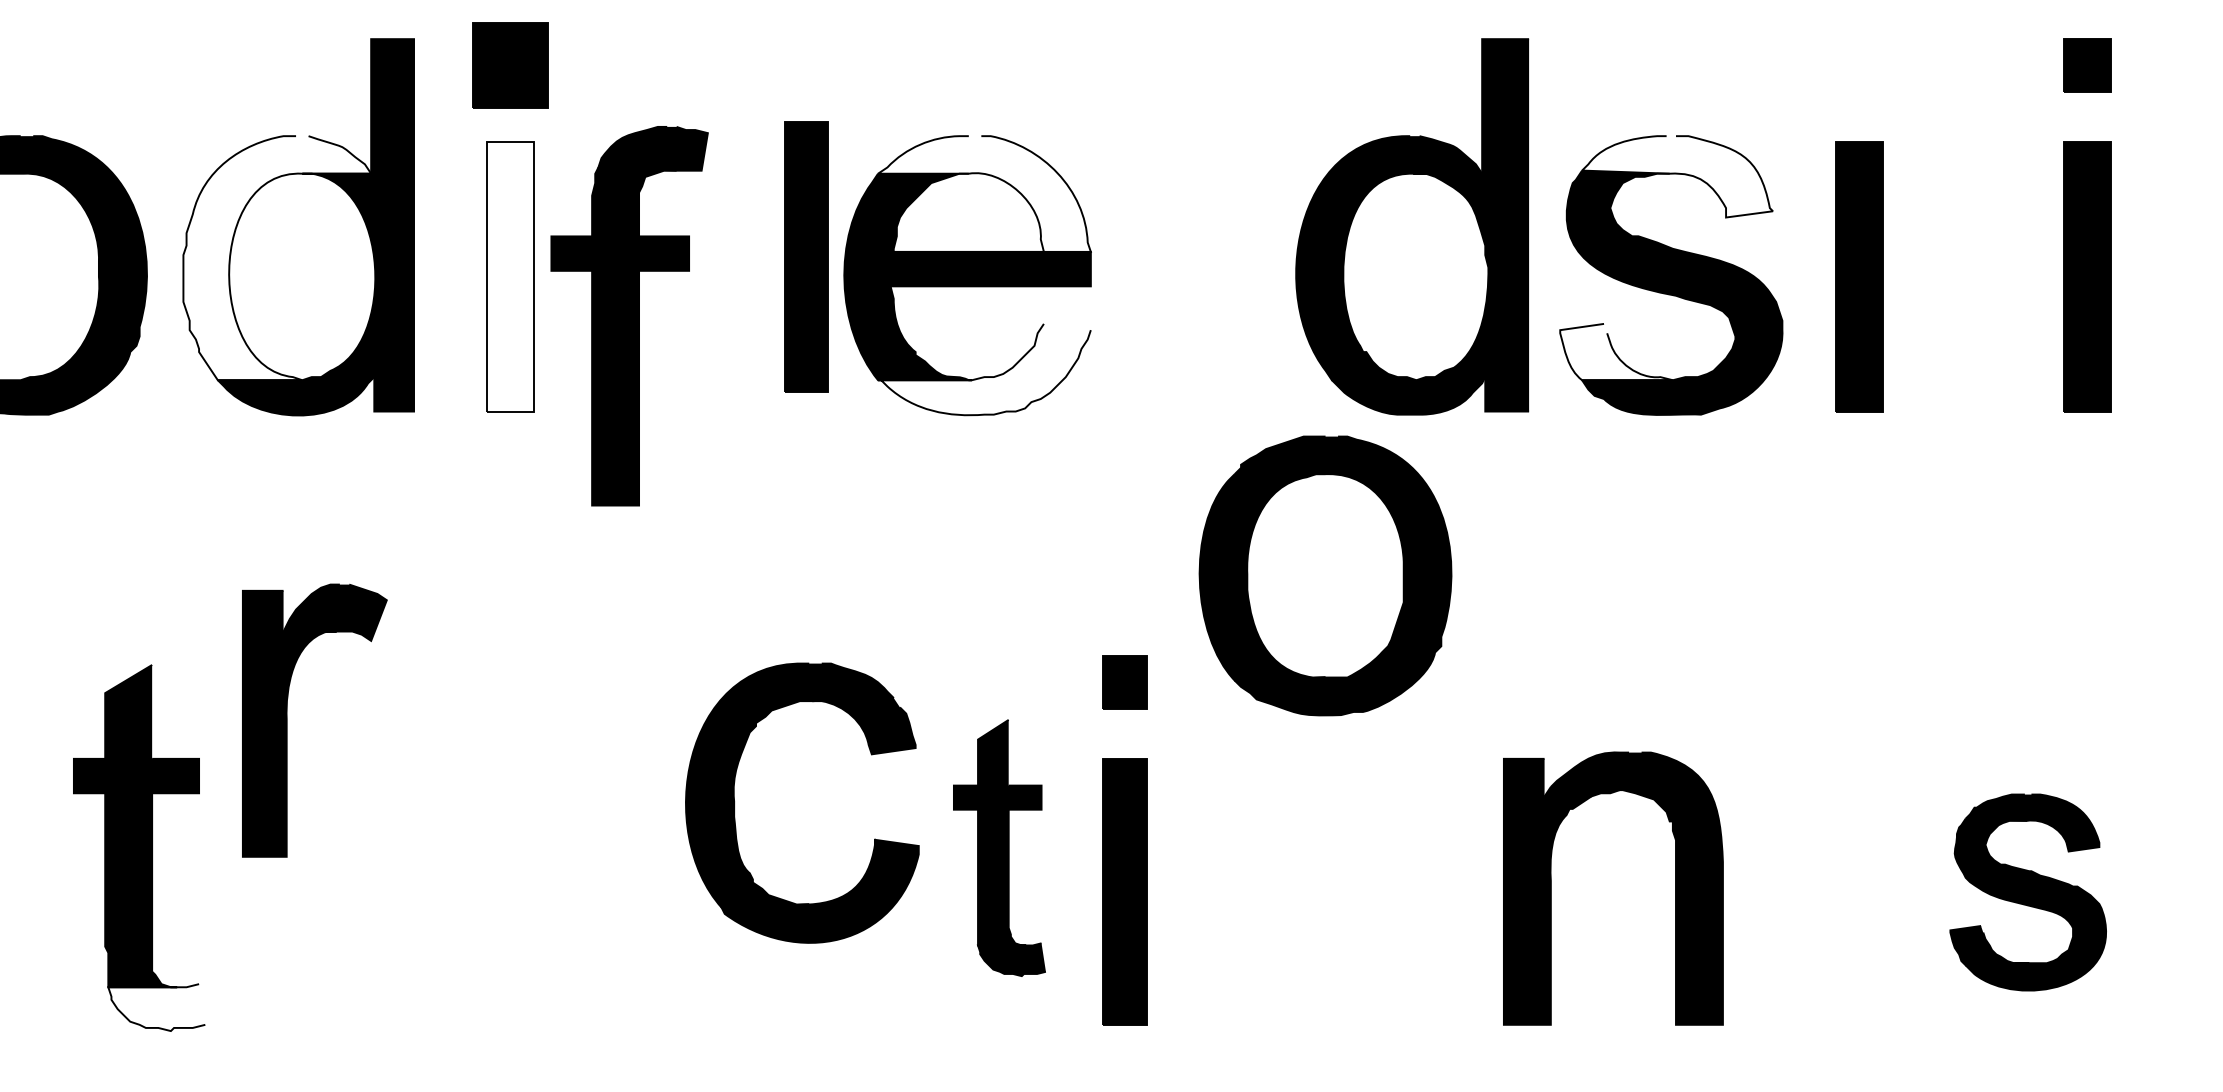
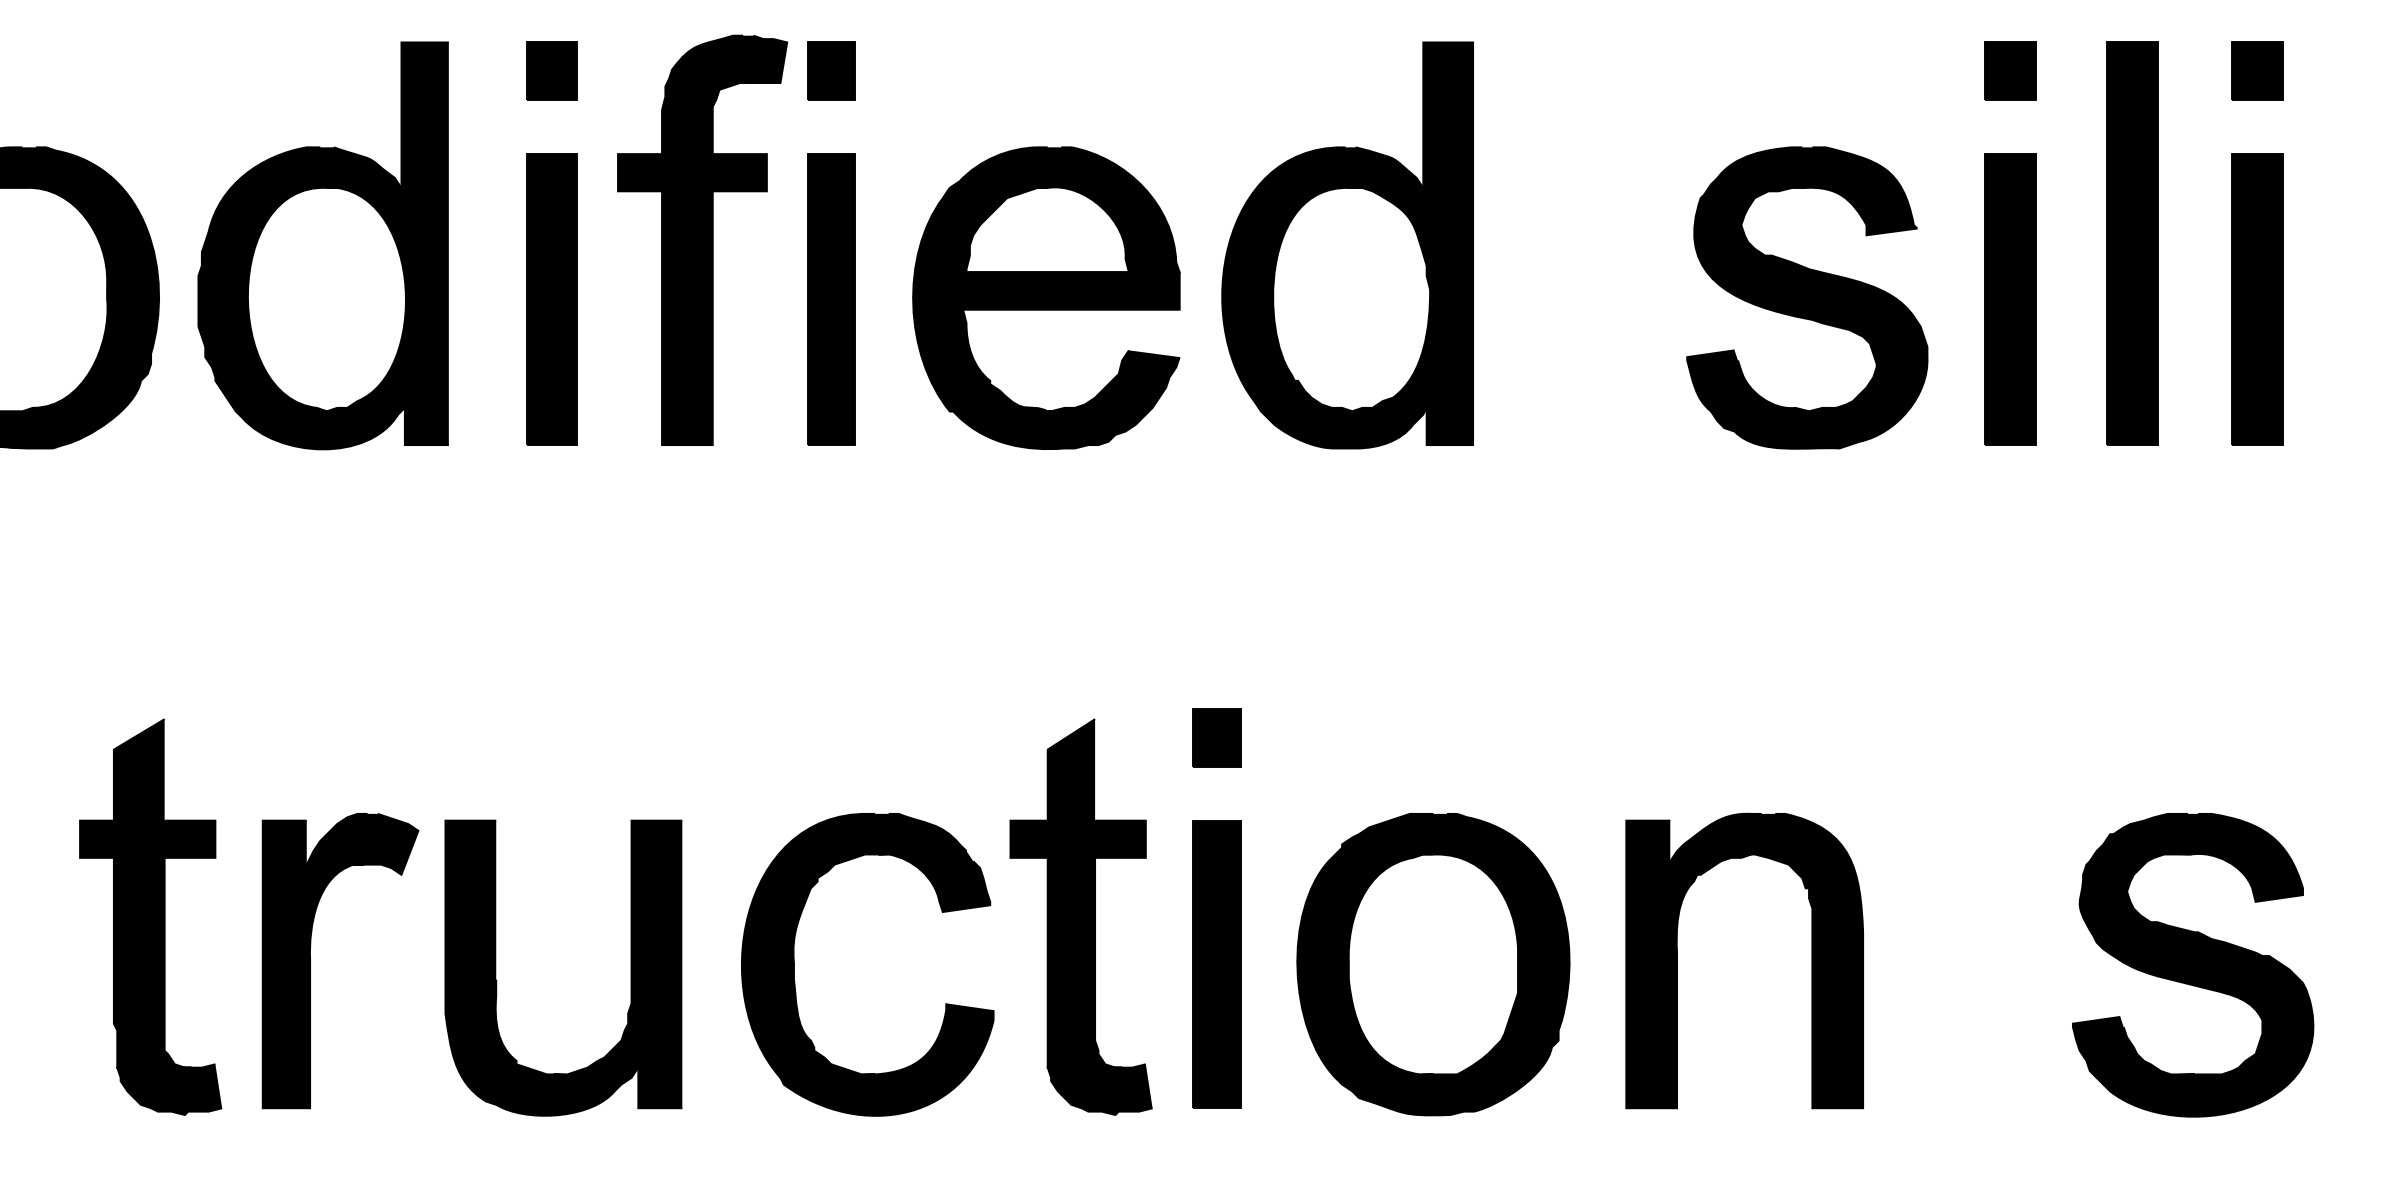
part: (510, 65) -> (552, 70), size x0.62
part: (768, 65) -> (831, 70), added
part: (1859, 65) -> (2010, 70), added
fill: (1677, 176) -> (1814, 190), added
fill: (984, 193) -> (1064, 209), added
part: (1971, 225) -> (2131, 243), added
part: (1412, 226) -> (1347, 245), moved
part: (806, 256) -> (831, 299), moved
fill: (277, 258) -> (300, 279), added
fill: (509, 276) -> (551, 299), added
part: (629, 316) -> (702, 240), moved
fill: (1616, 351) -> (1748, 380), added
fill: (984, 369) -> (1064, 399), added
part: (1325, 575) -> (1433, 964), moved
part: (287, 720) -> (311, 960), moved
part: (734, 802) -> (794, 964), moved
part: (999, 847) -> (1080, 916), size x1.43
part: (2028, 892) -> (2193, 965), size x1.43
part: (459, 906) -> (496, 980), added
fill: (156, 1007) -> (169, 1089), added

